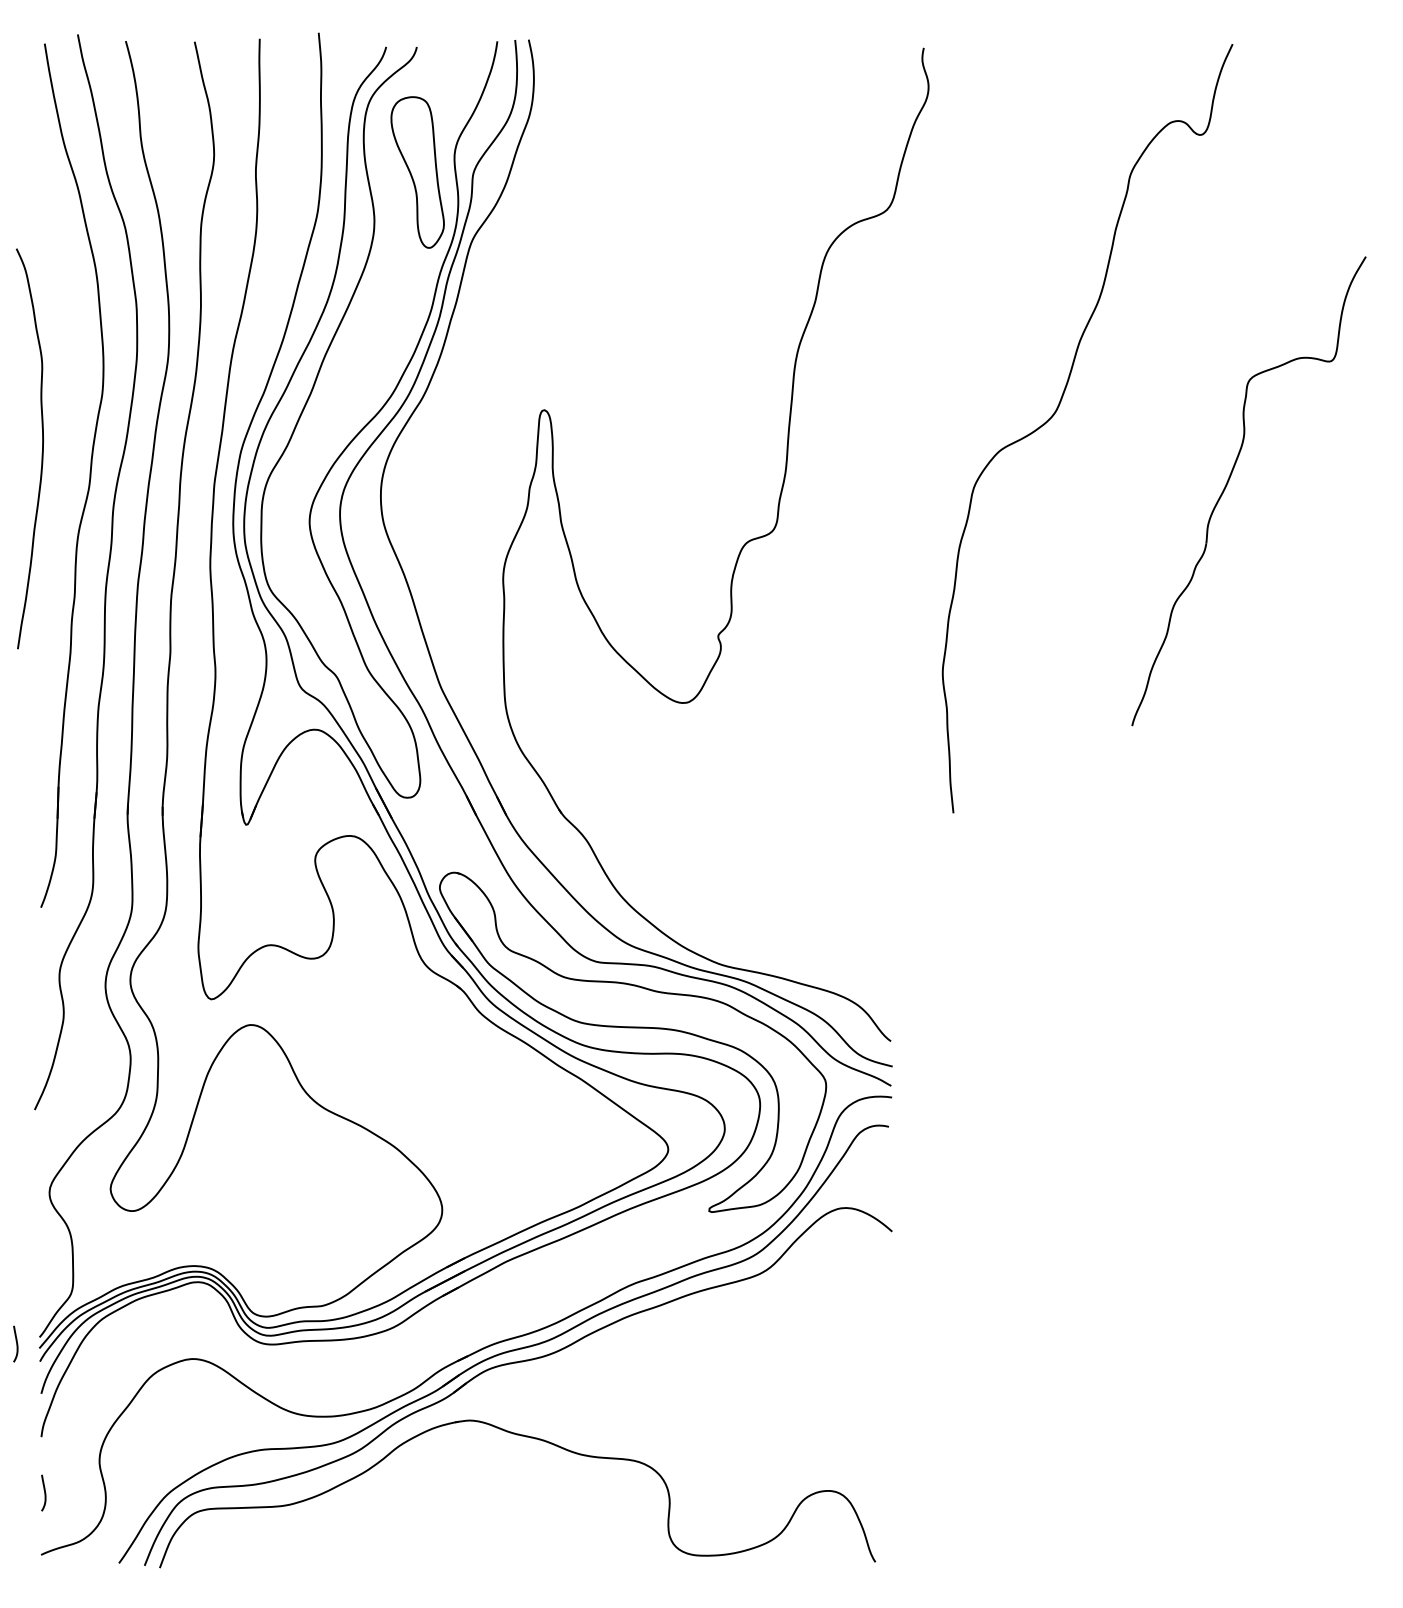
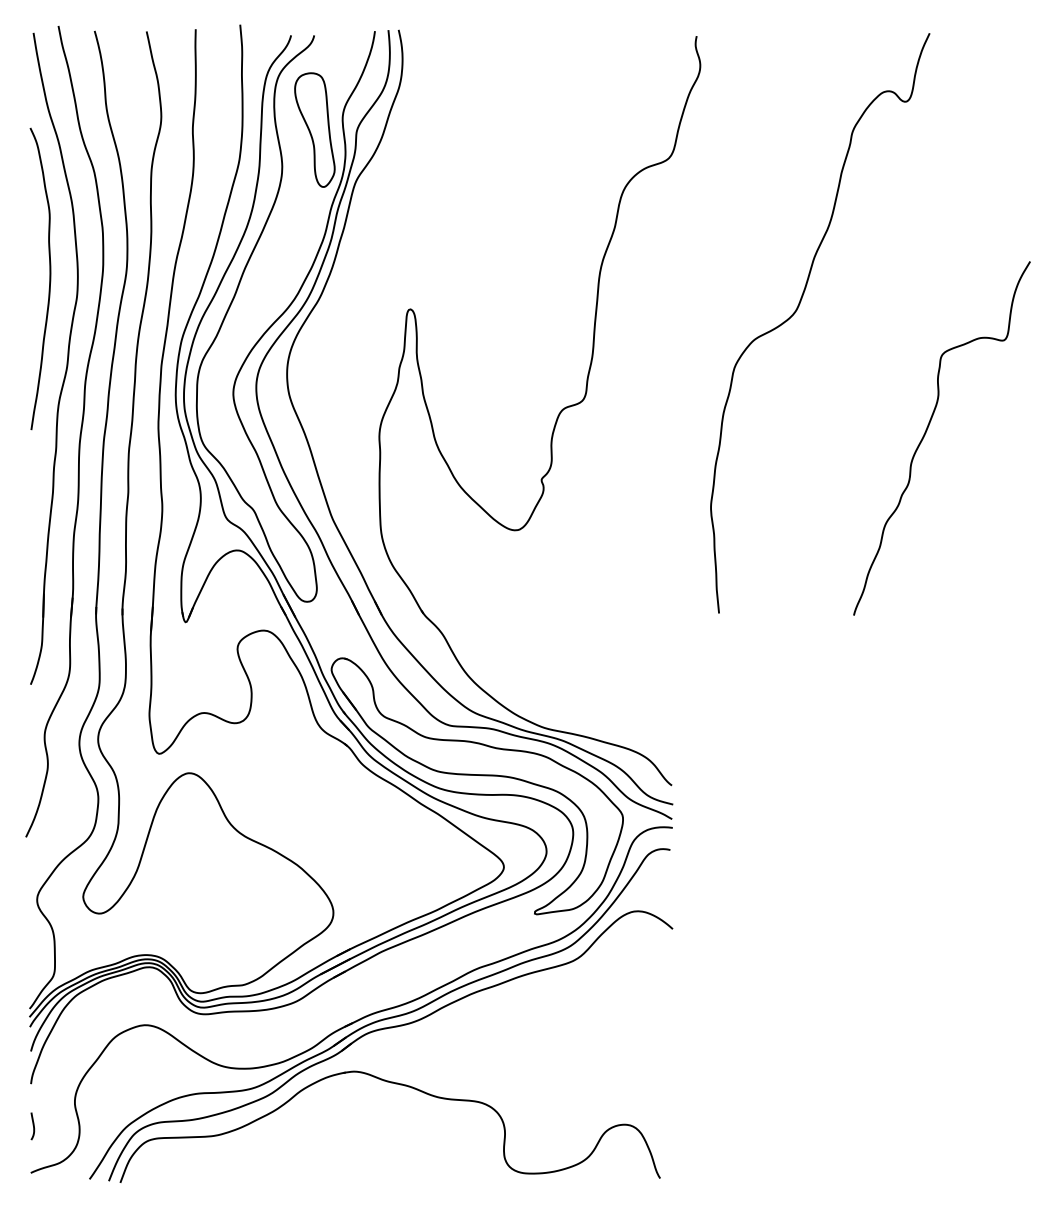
curve: (41, 452) -> (49, 281), moved
part: (1228, 483) -> (926, 432), moved
curve: (16, 1343) -> (12, 1013), removed

